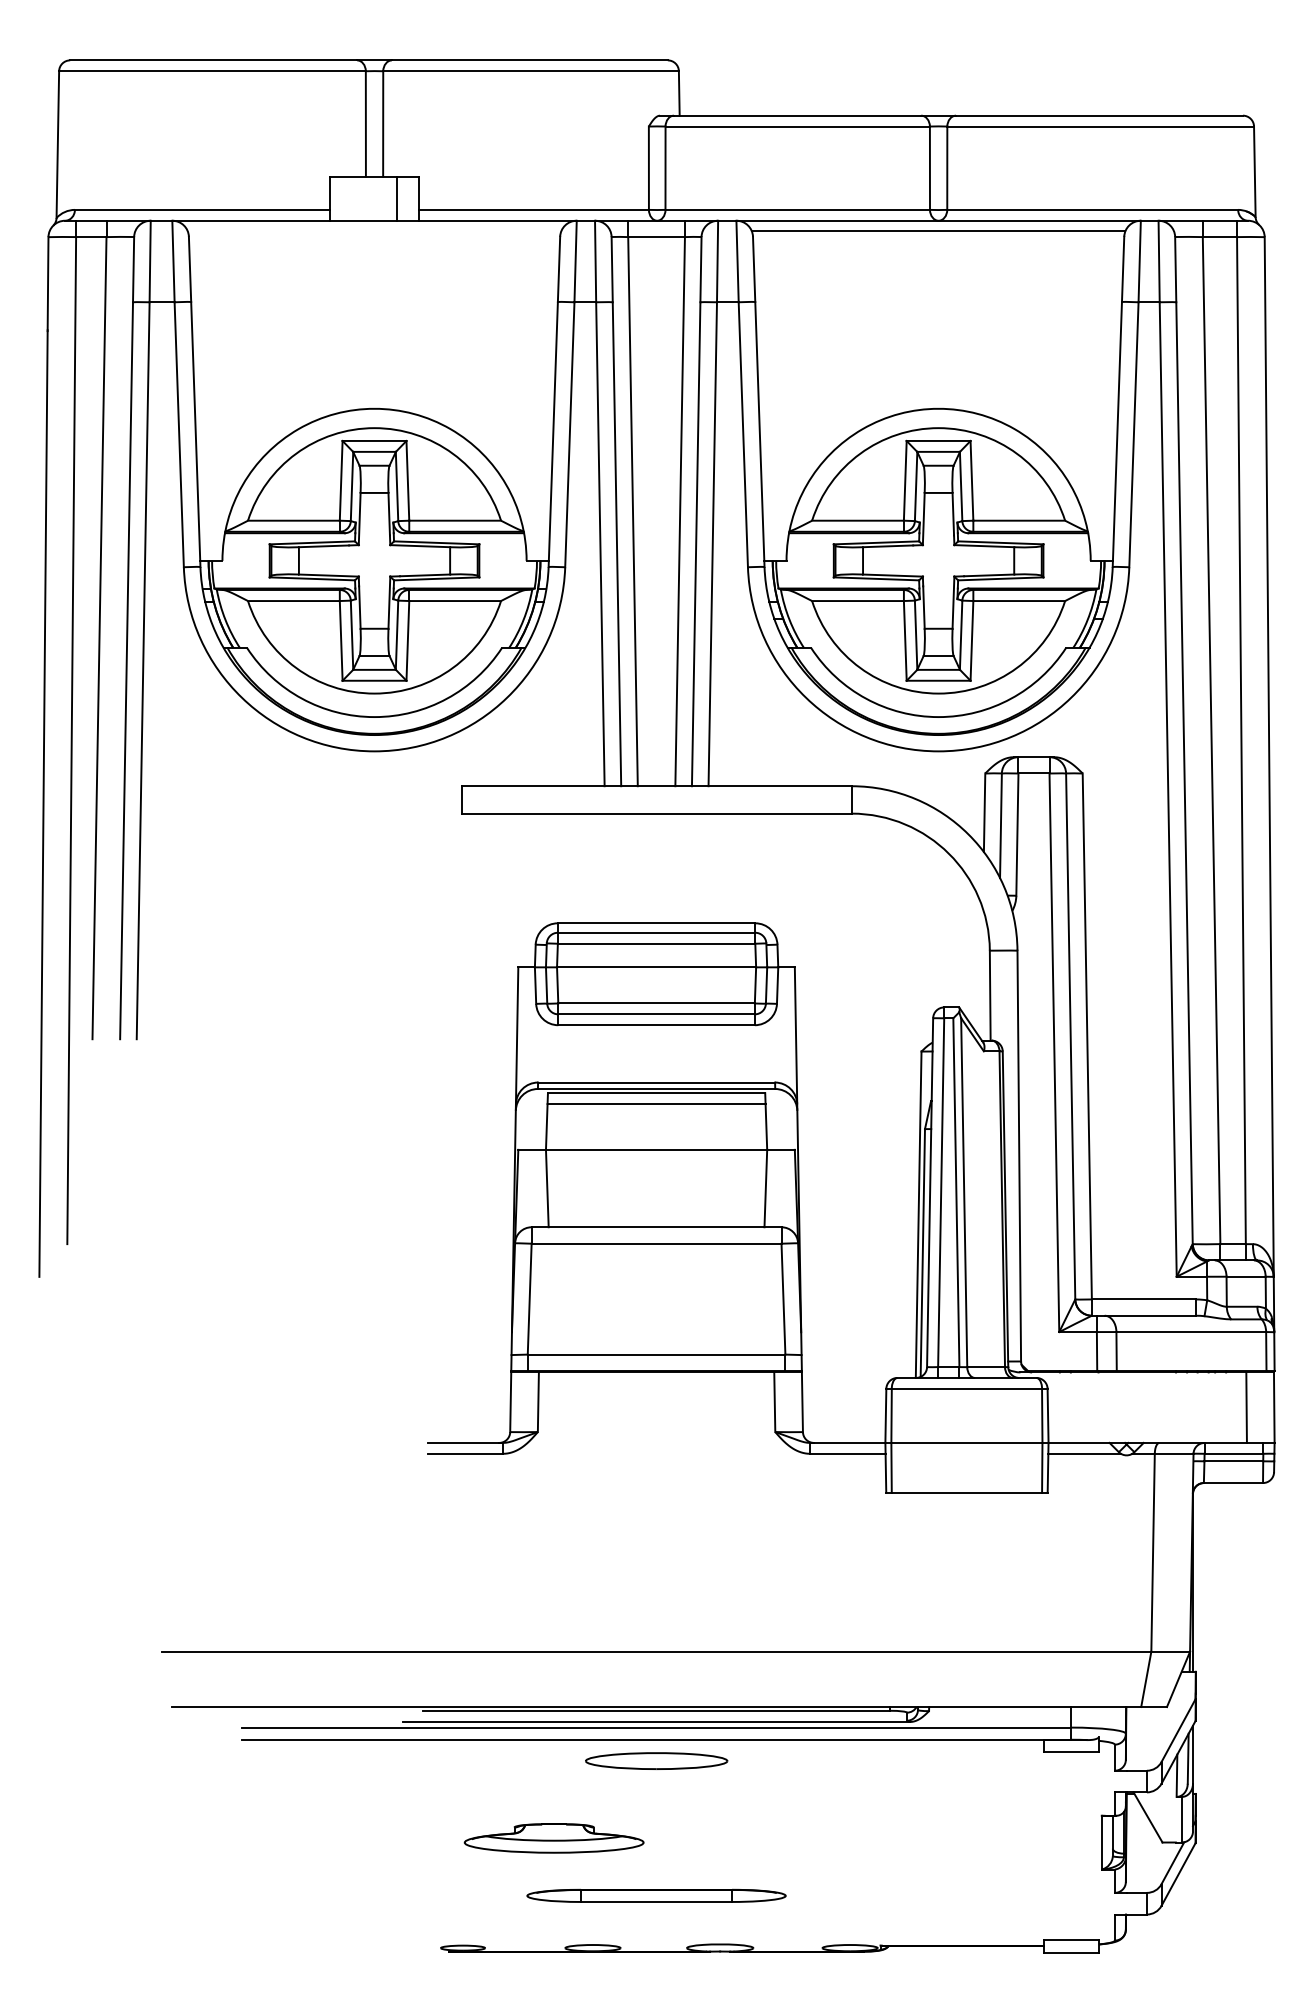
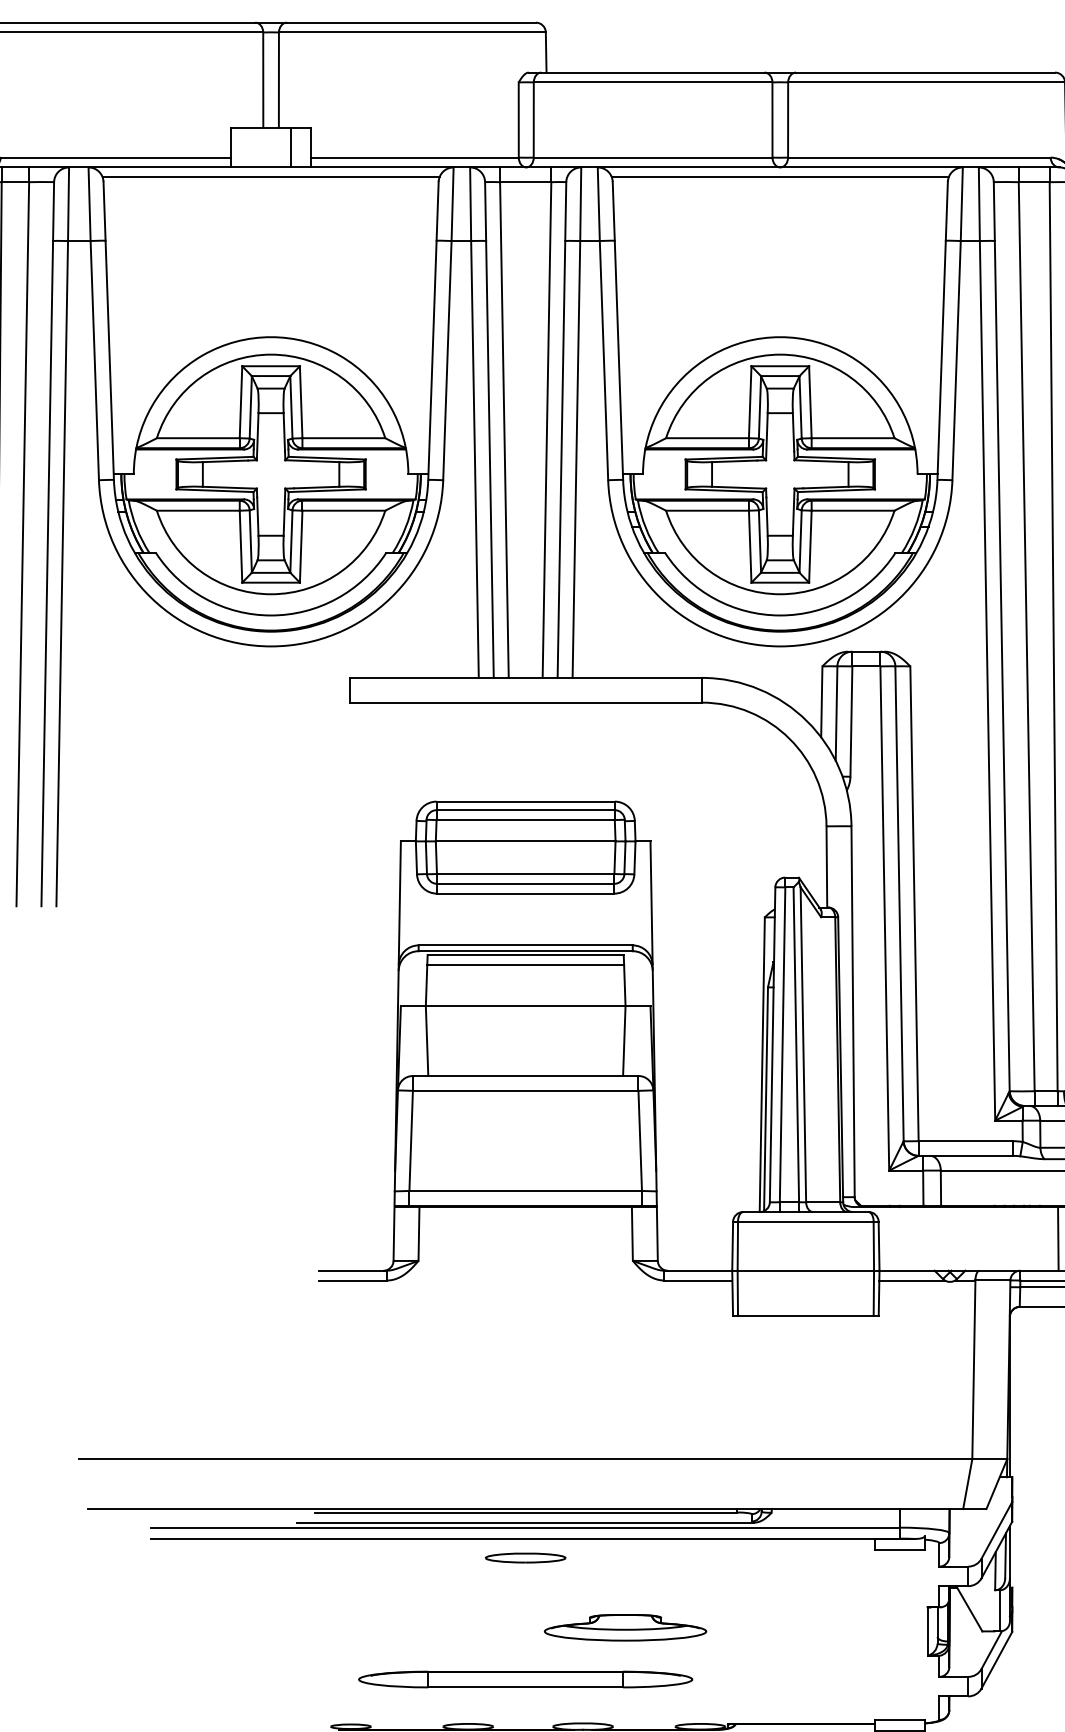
line: (374, 231) -> (271, 177), added
part: (656, 1761) -> (525, 1558), size x0.62
part: (553, 1838) -> (624, 1627), moved
part: (656, 1895) -> (525, 1679), size x1.43

